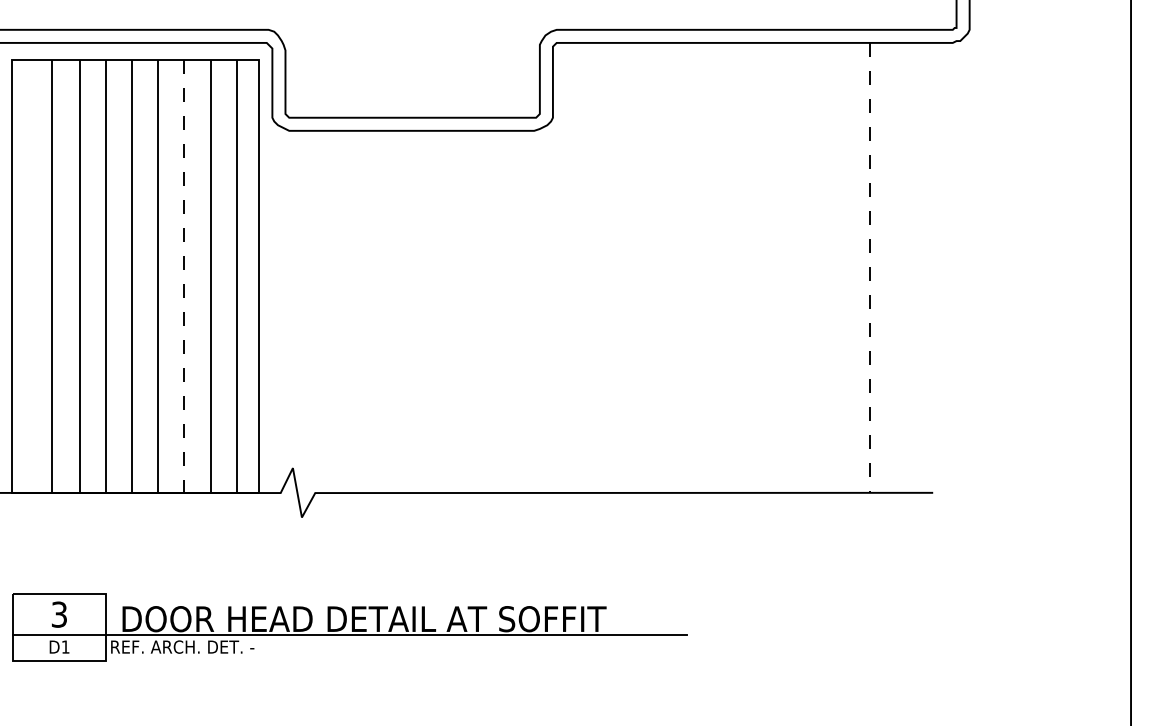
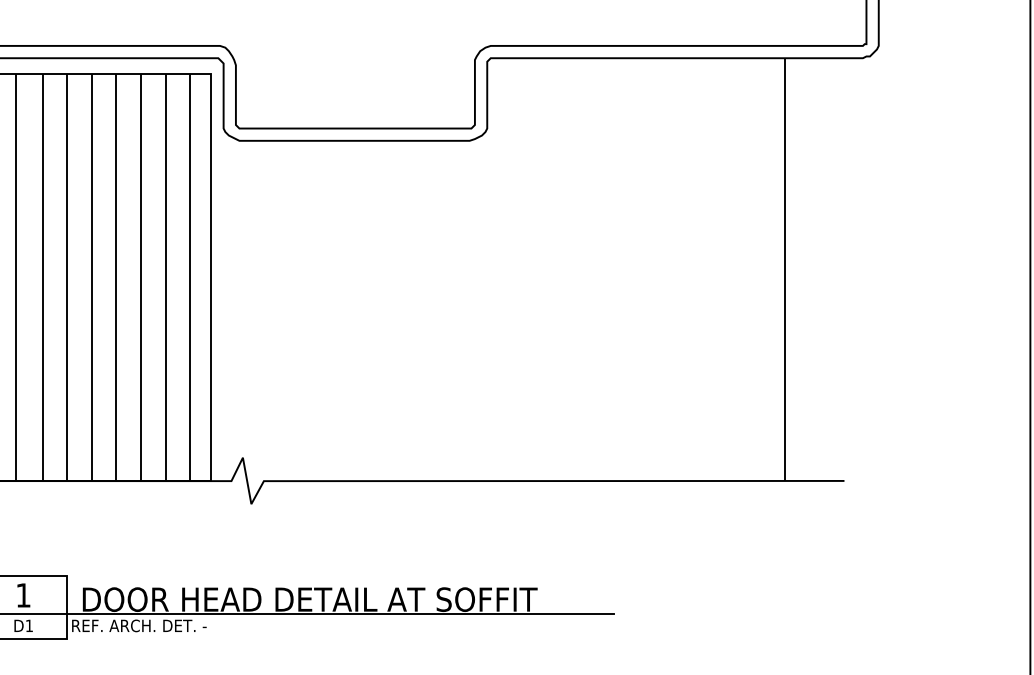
line: (869, 267) -> (784, 269), dashed -> solid
line: (184, 276) -> (141, 277), dashed -> solid
text: (58, 614) -> (22, 595), 3 -> 1

